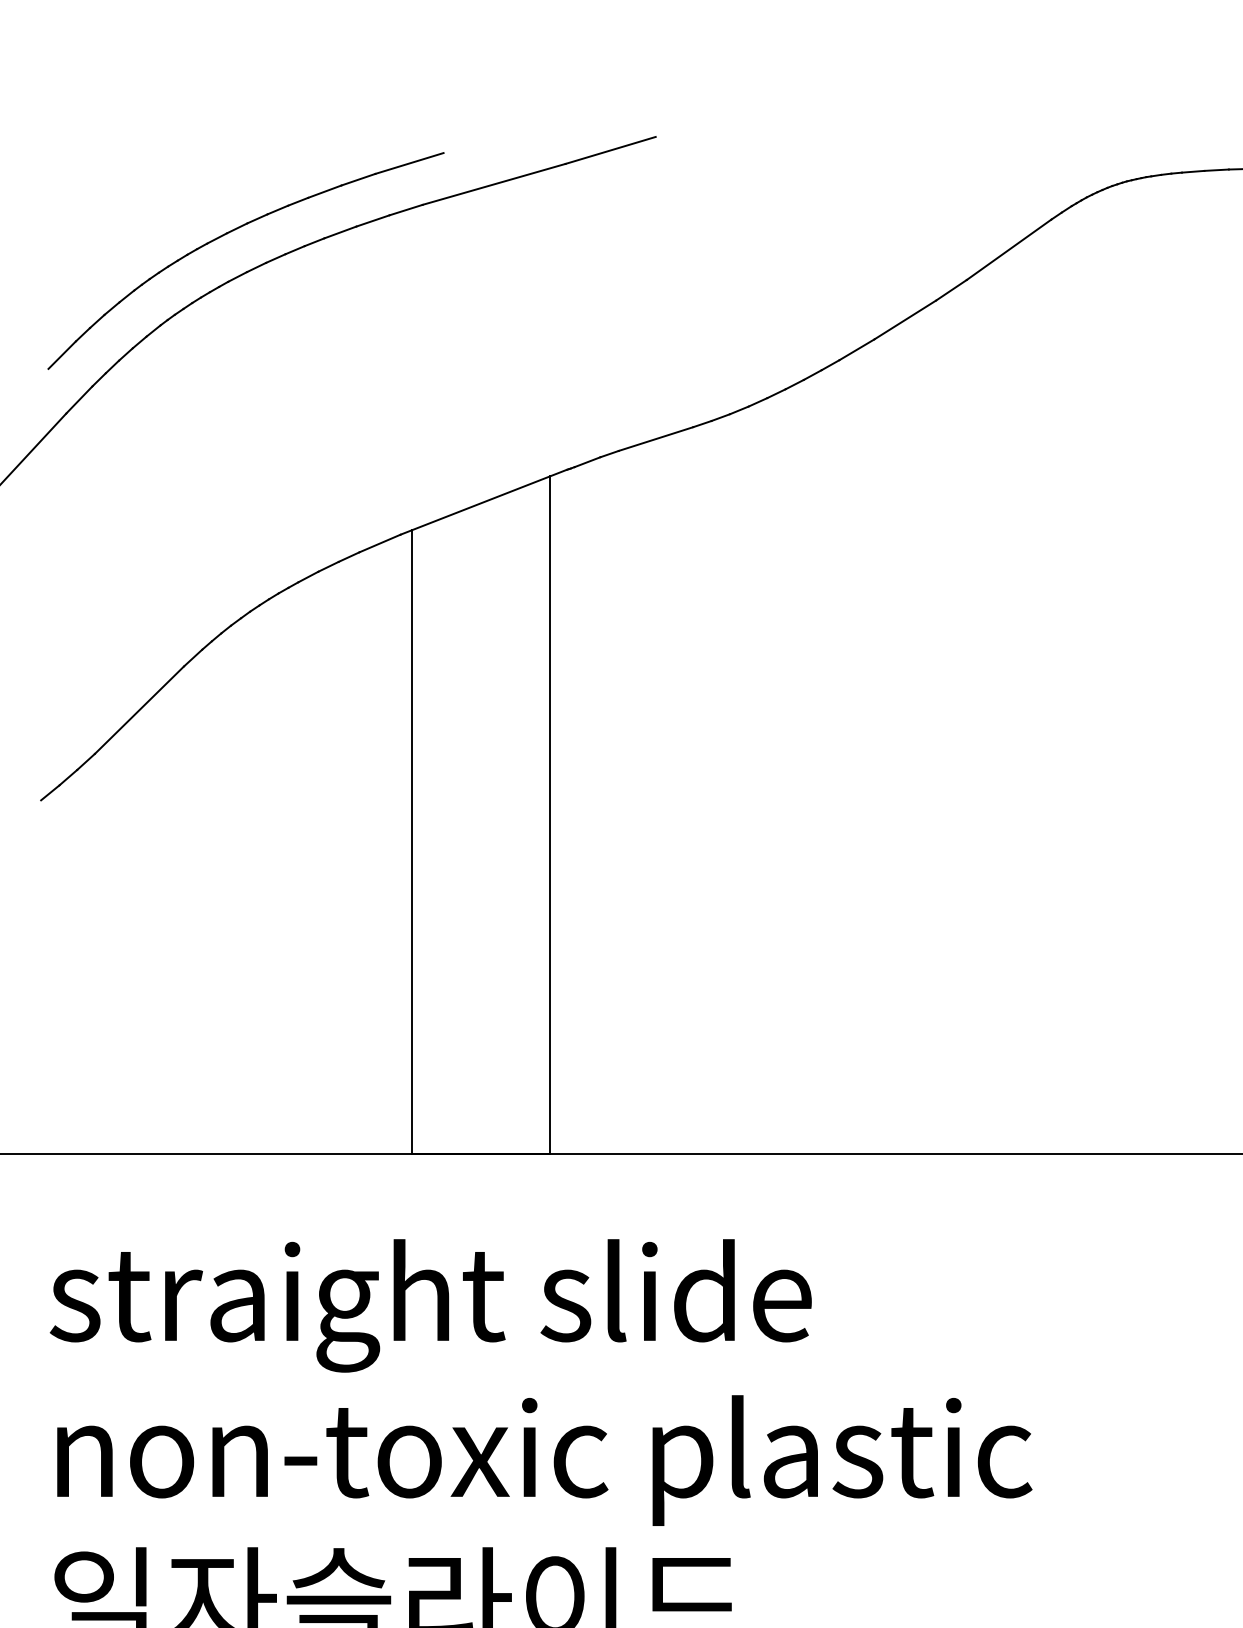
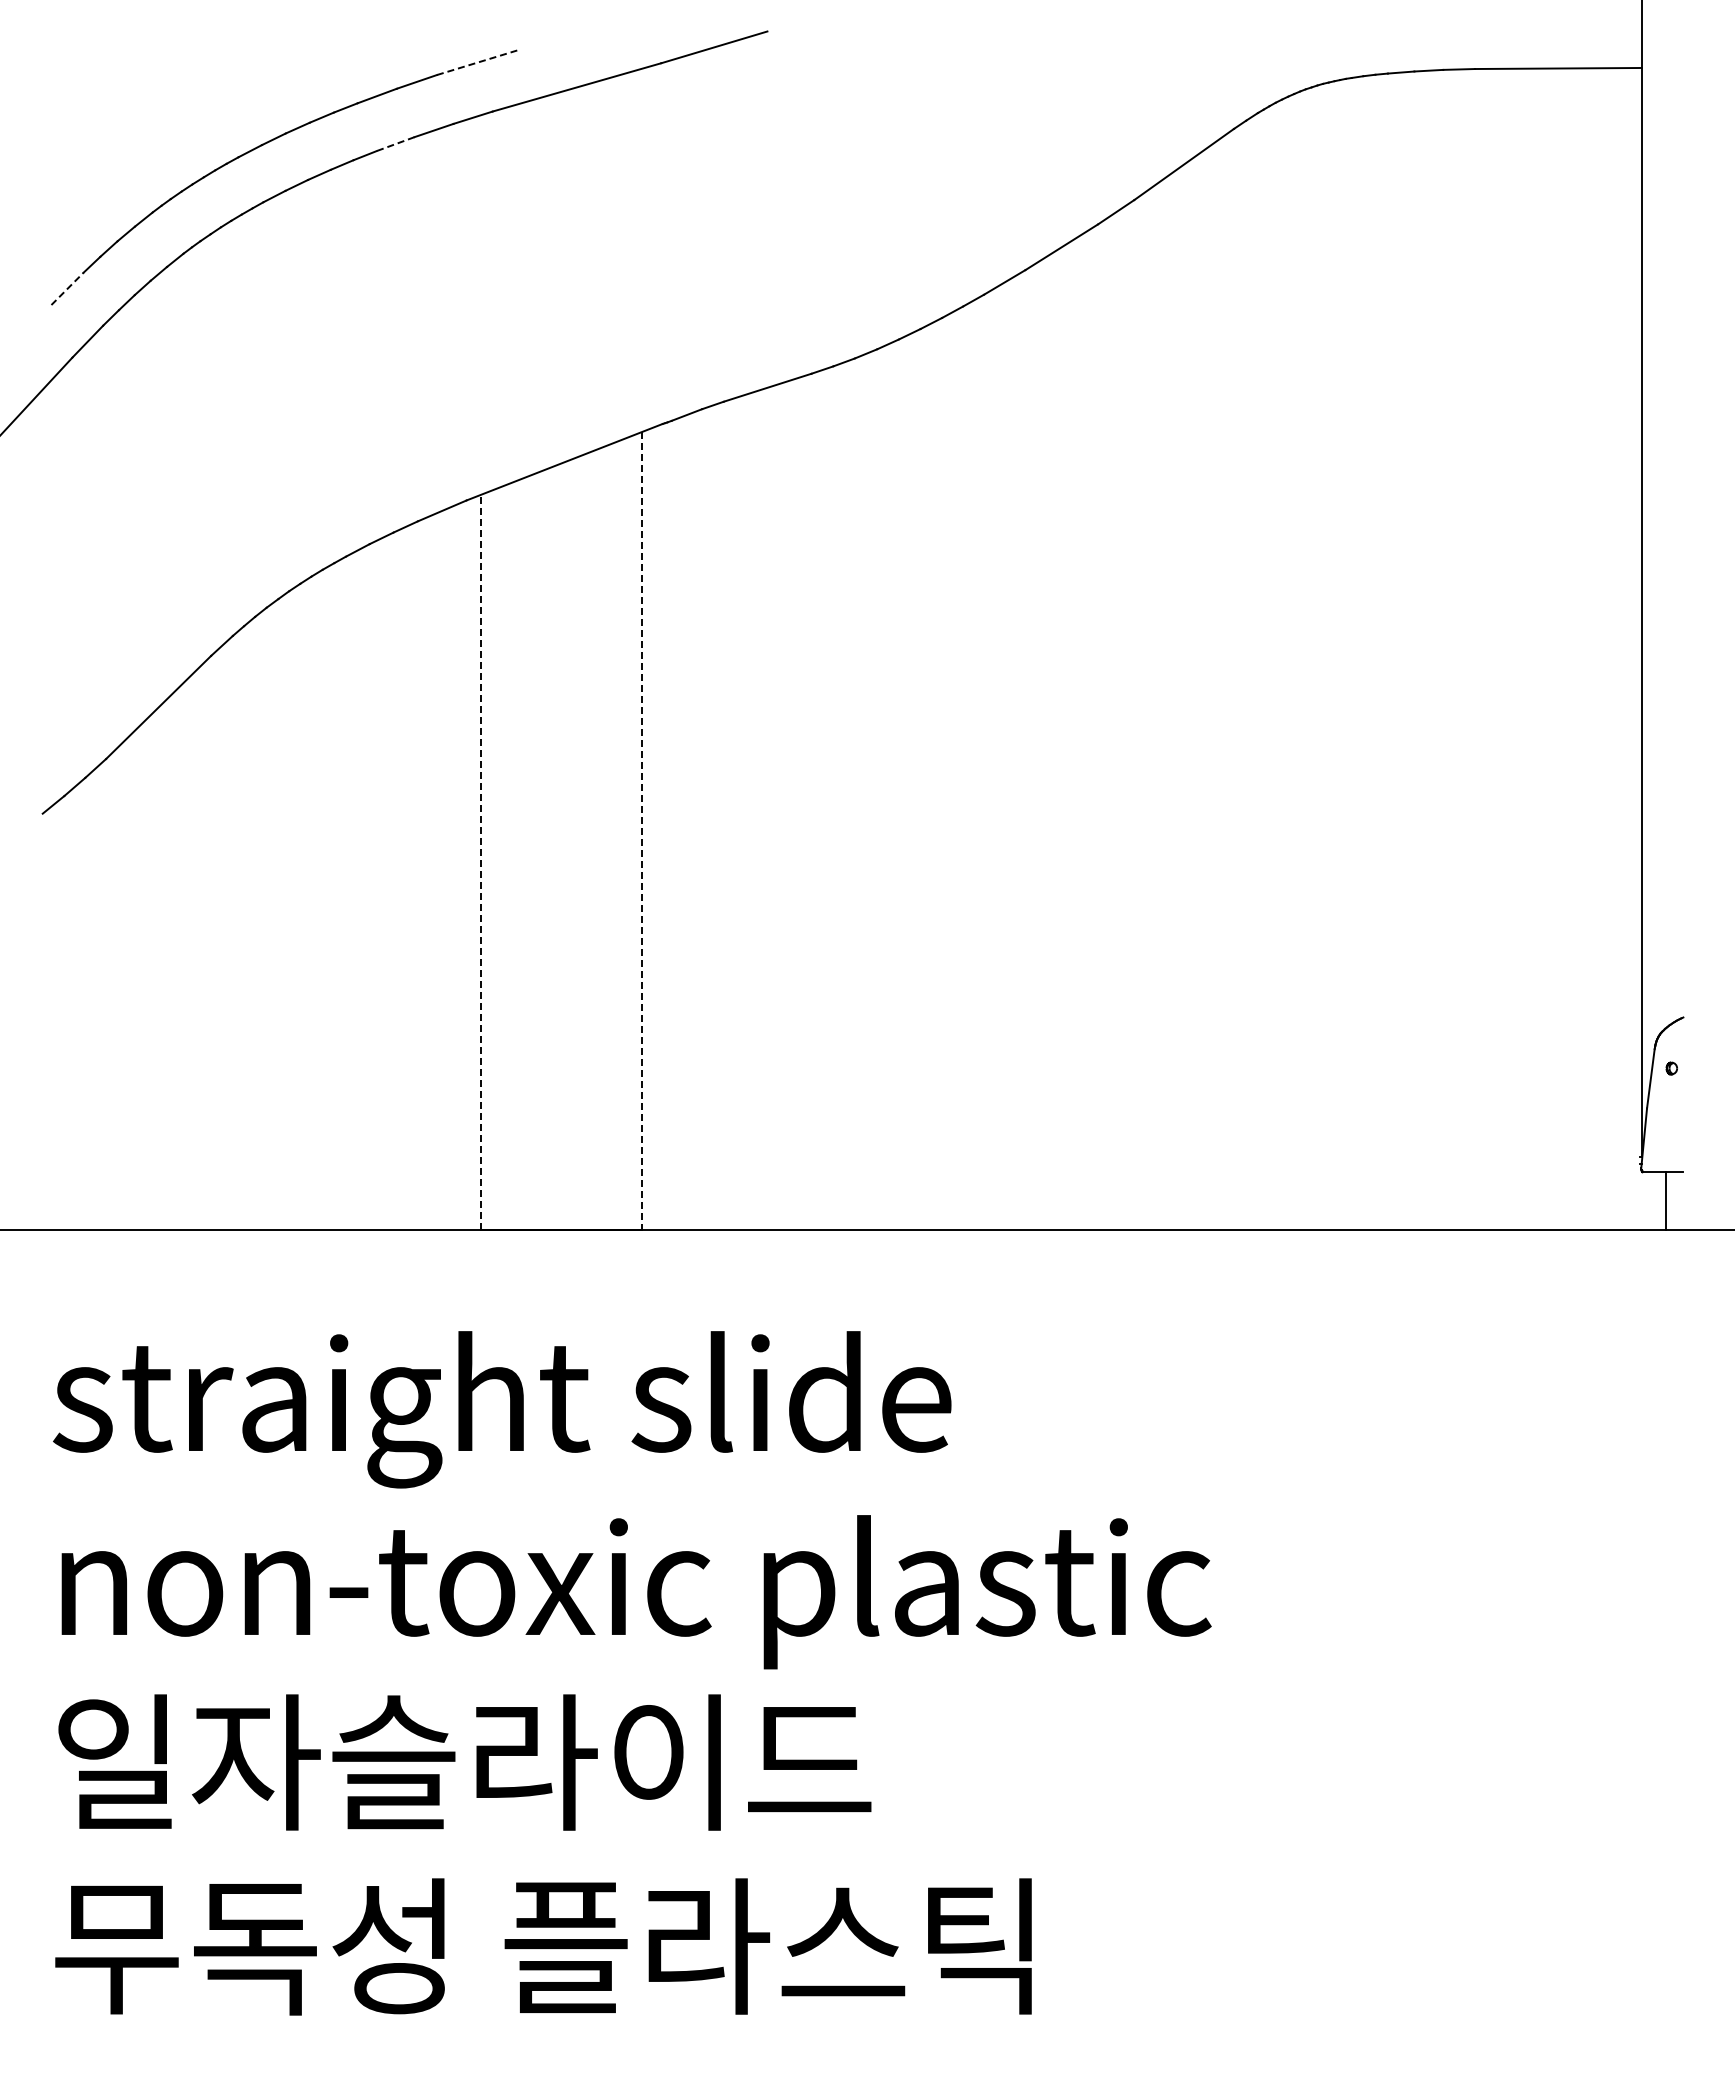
line: (409, 163) -> (477, 62), solid -> dashed
line: (340, 232) -> (395, 144), solid -> dashed
line: (62, 354) -> (67, 288), solid -> dashed
line: (549, 815) -> (642, 831), solid -> dashed
line: (412, 841) -> (480, 862), solid -> dashed

